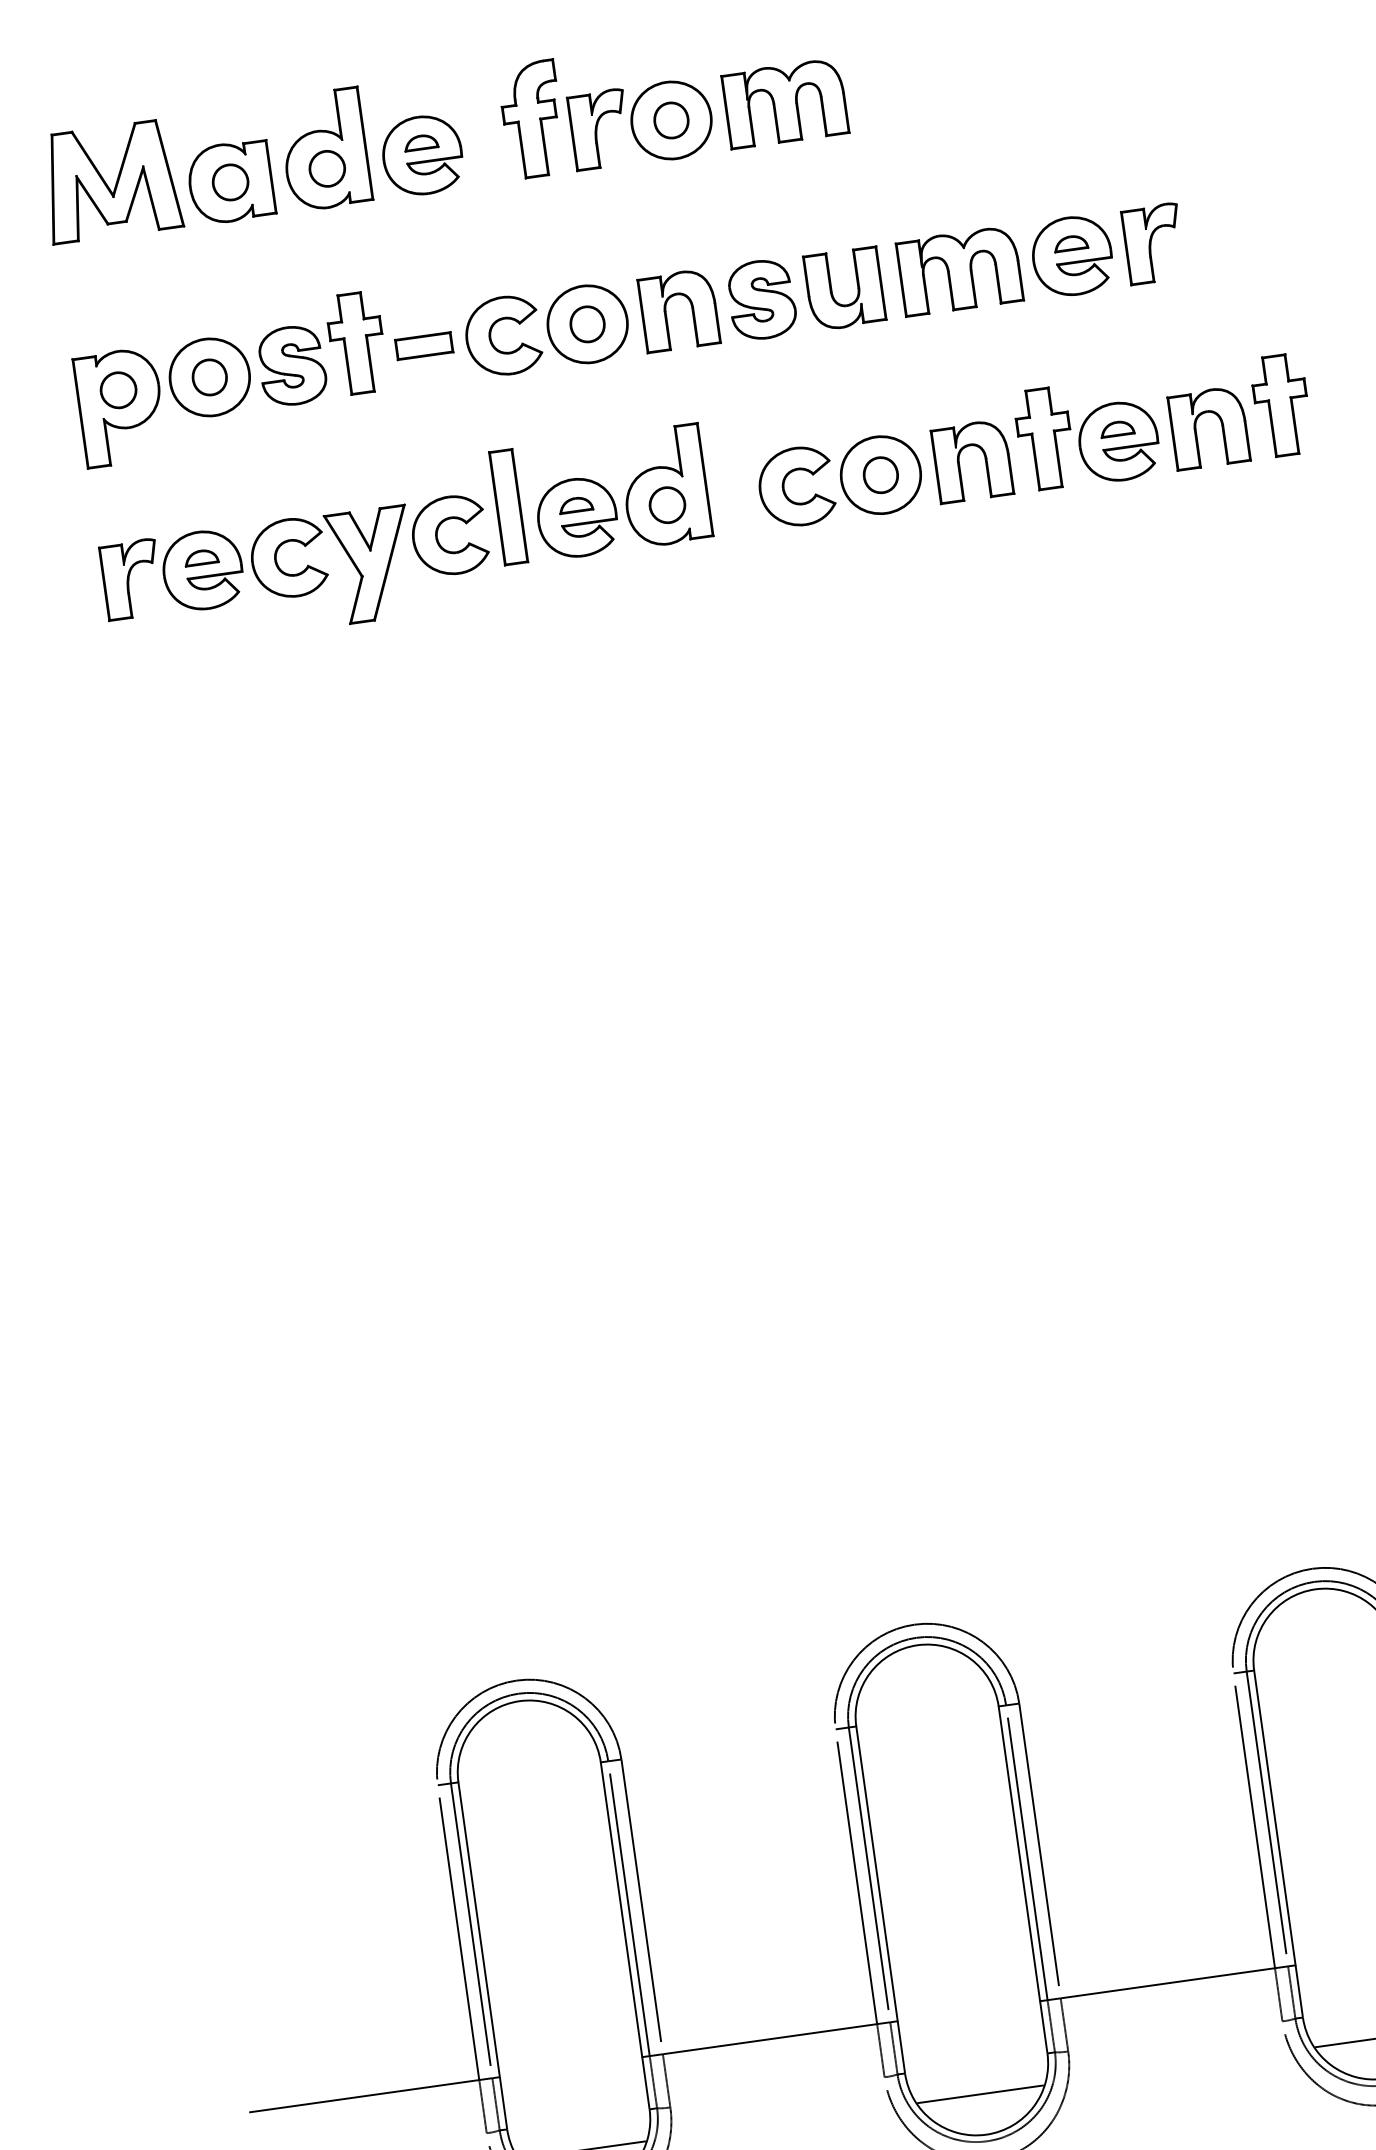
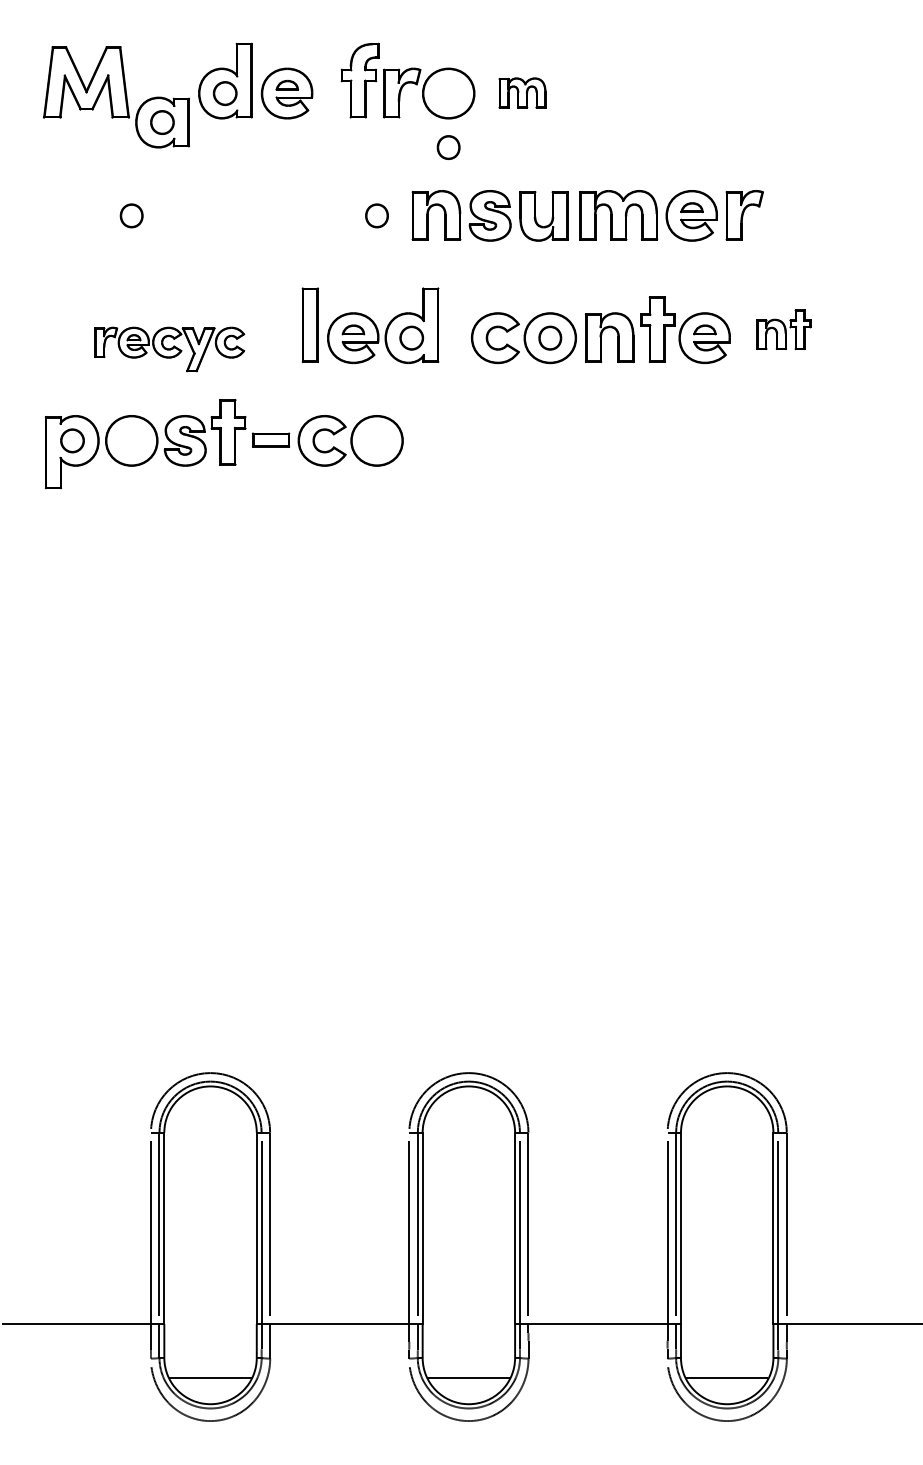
part: (784, 102) -> (522, 92), size x0.6
part: (671, 120) -> (448, 147), moved
part: (230, 182) -> (162, 122), moved
part: (351, 361) -> (223, 443), moved
part: (1238, 411) -> (783, 329), size x0.6
part: (296, 575) -> (169, 349), size x0.6

